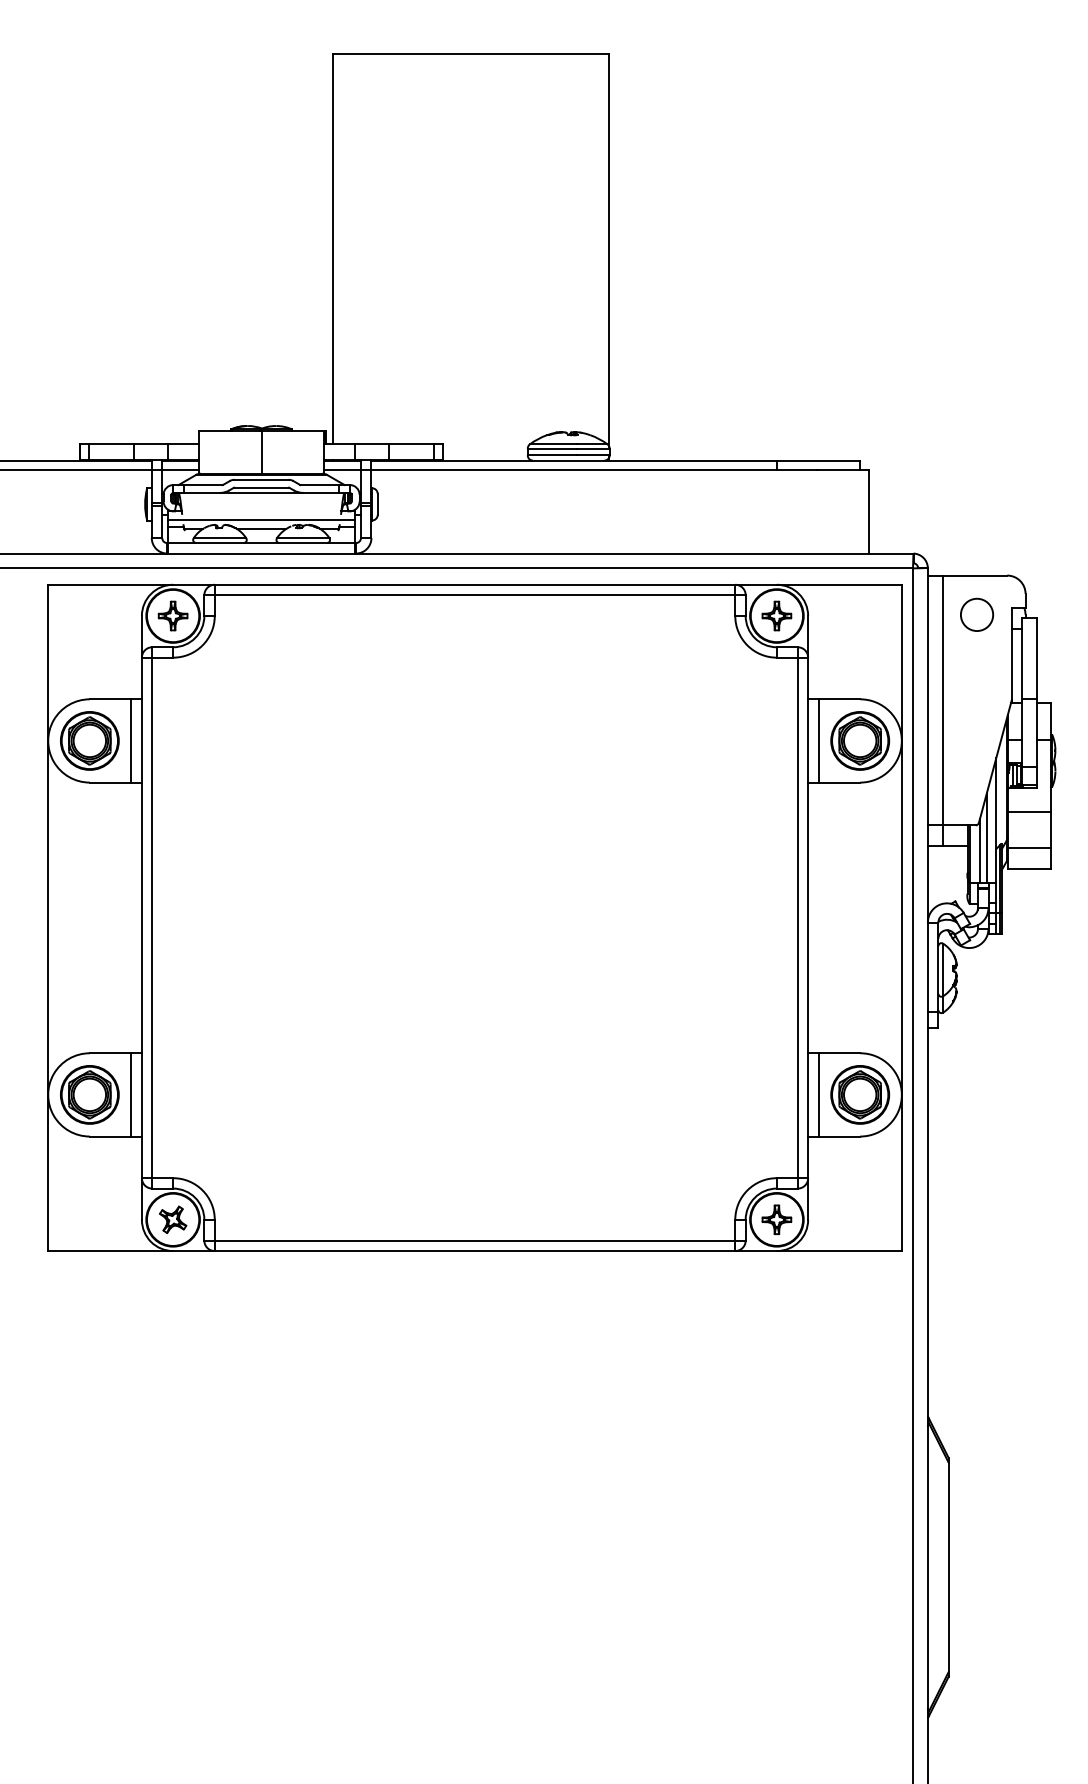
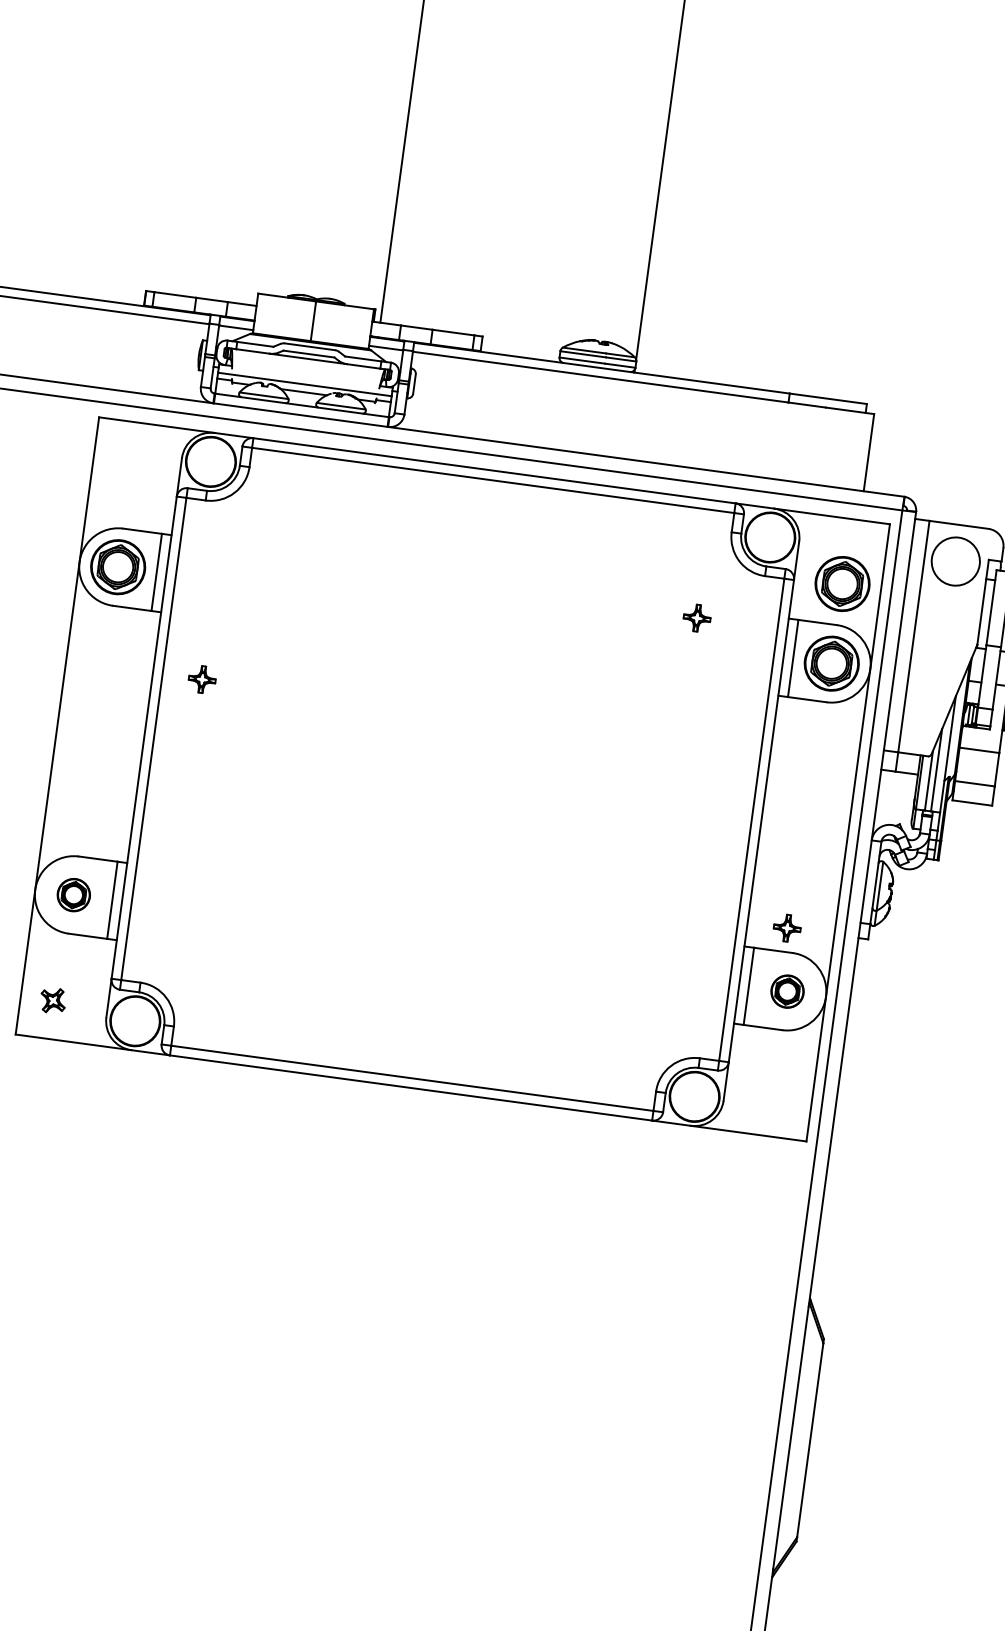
circle: (976, 614) -> (955, 561), size x1.6
part: (172, 615) -> (201, 679), moved
part: (776, 615) -> (696, 617), moved
part: (860, 654) -> (842, 583), added
part: (89, 1094) -> (73, 894), size x0.6
part: (860, 1094) -> (787, 991), size x0.6
part: (173, 1219) -> (53, 1000), moved
part: (776, 1219) -> (786, 927), moved

